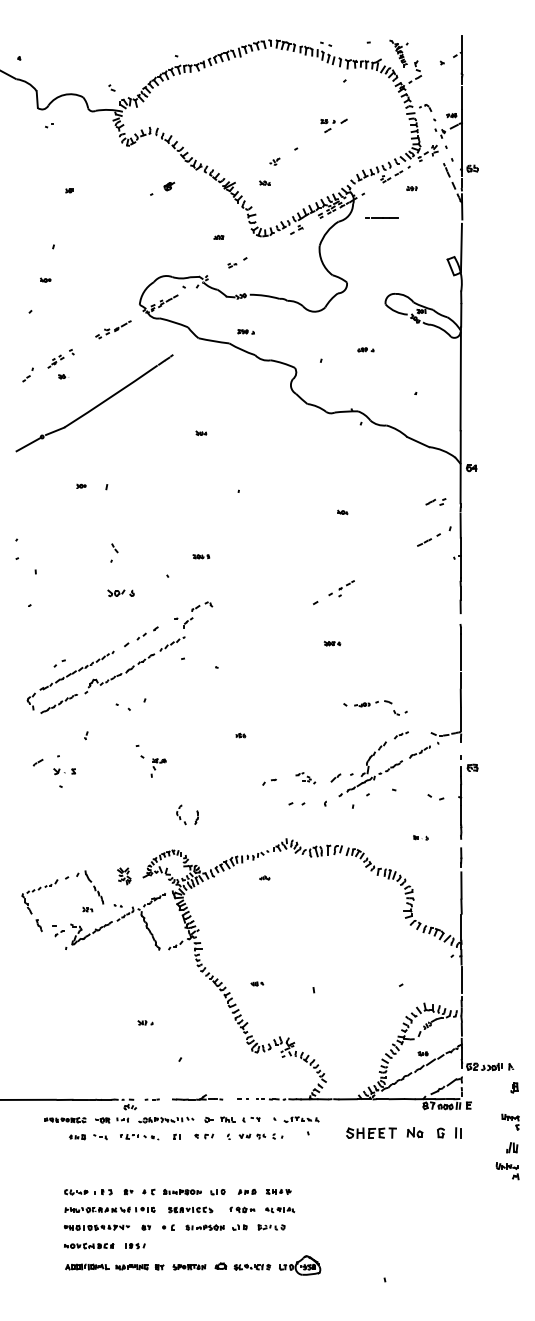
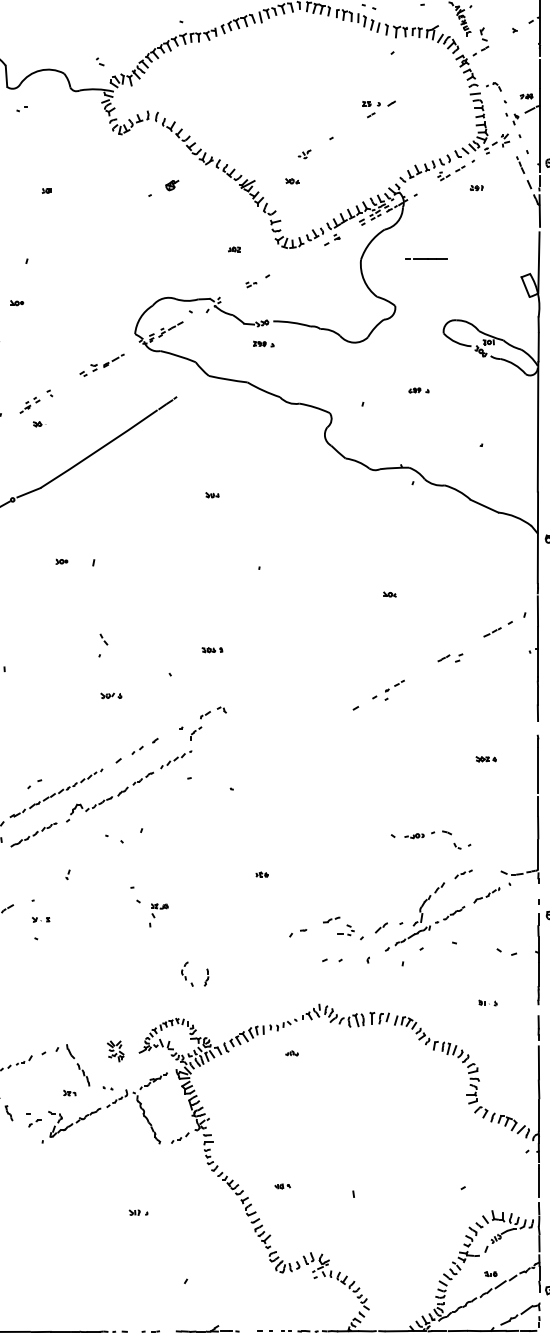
line: (381, 217) -> (426, 258), moved
part: (245, 331) -> (262, 343), moved
part: (435, 501) -> (449, 657), moved
part: (120, 592) -> (110, 695), size x0.62
part: (332, 643) -> (486, 759), moved
part: (64, 771) -> (40, 919), size x0.62
part: (305, 777) -> (343, 927), size x1.67
part: (145, 1022) -> (138, 1212), moved

